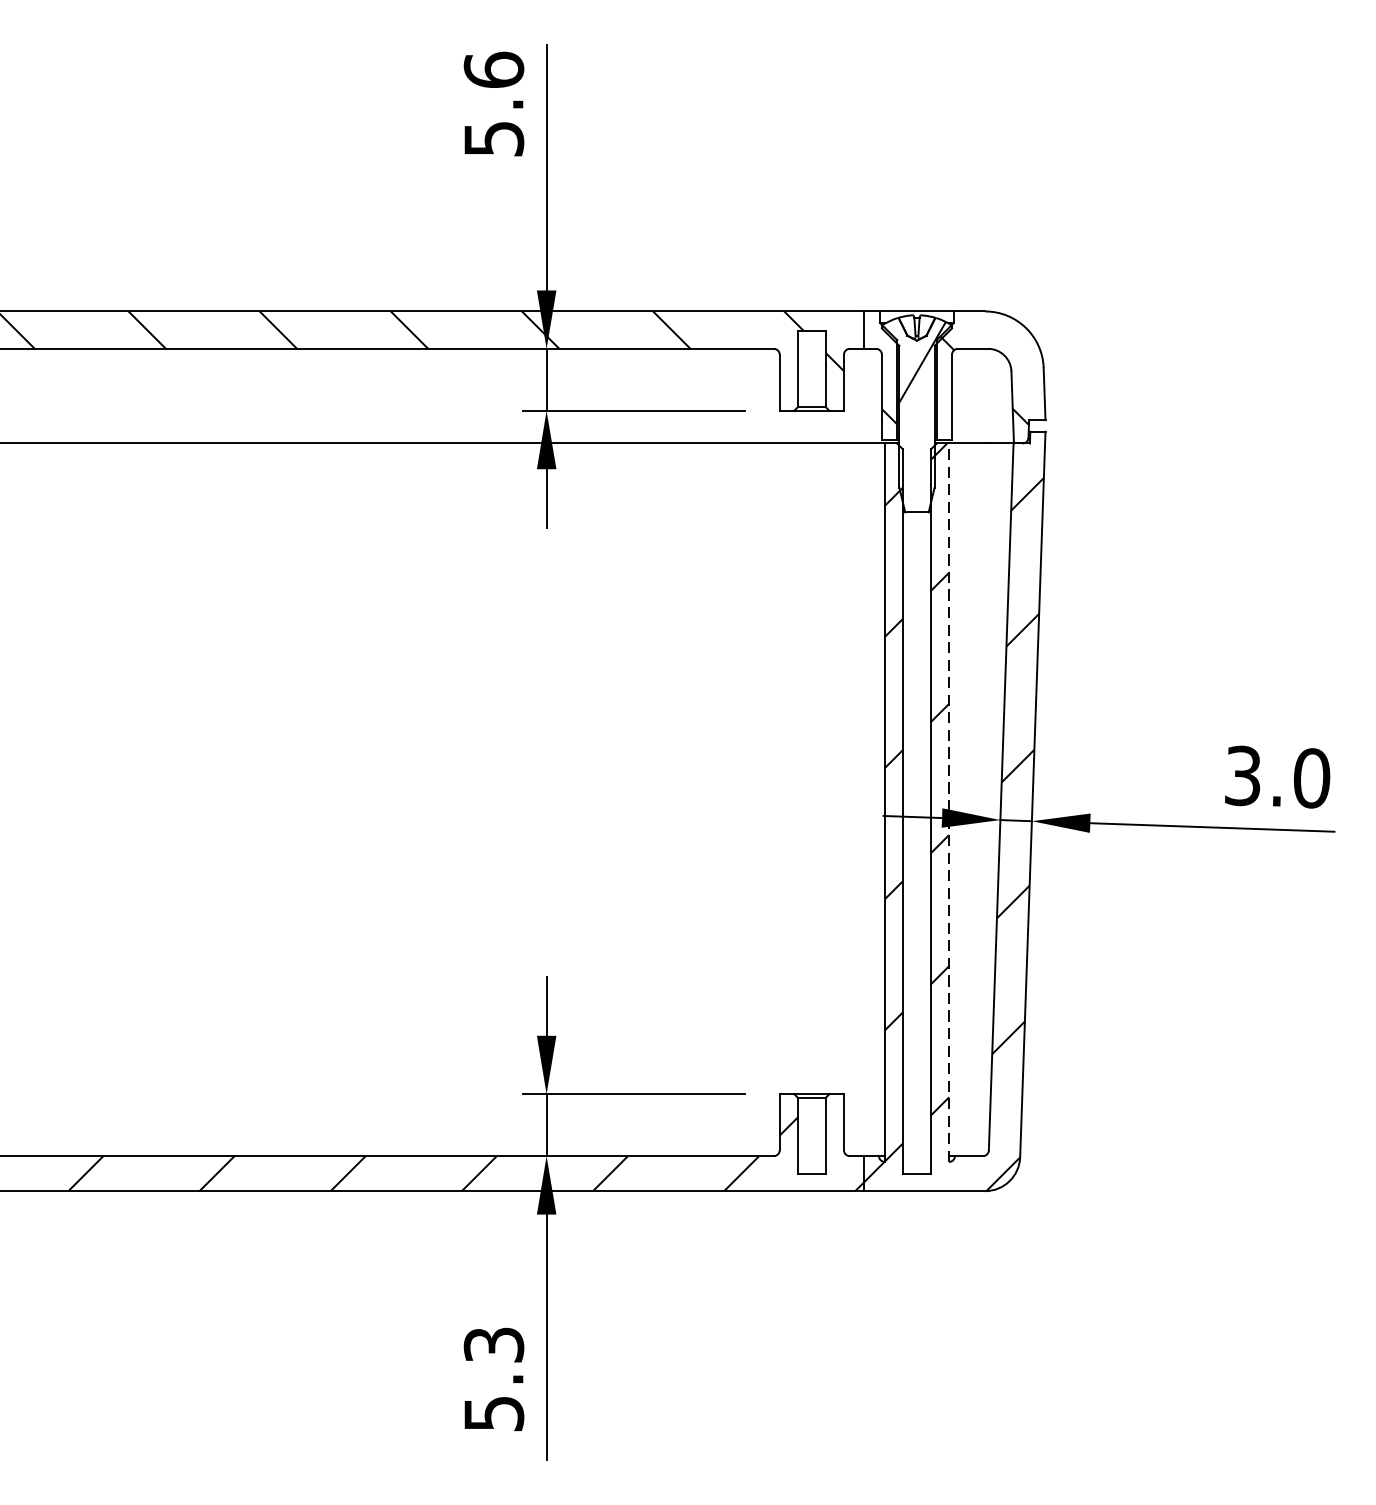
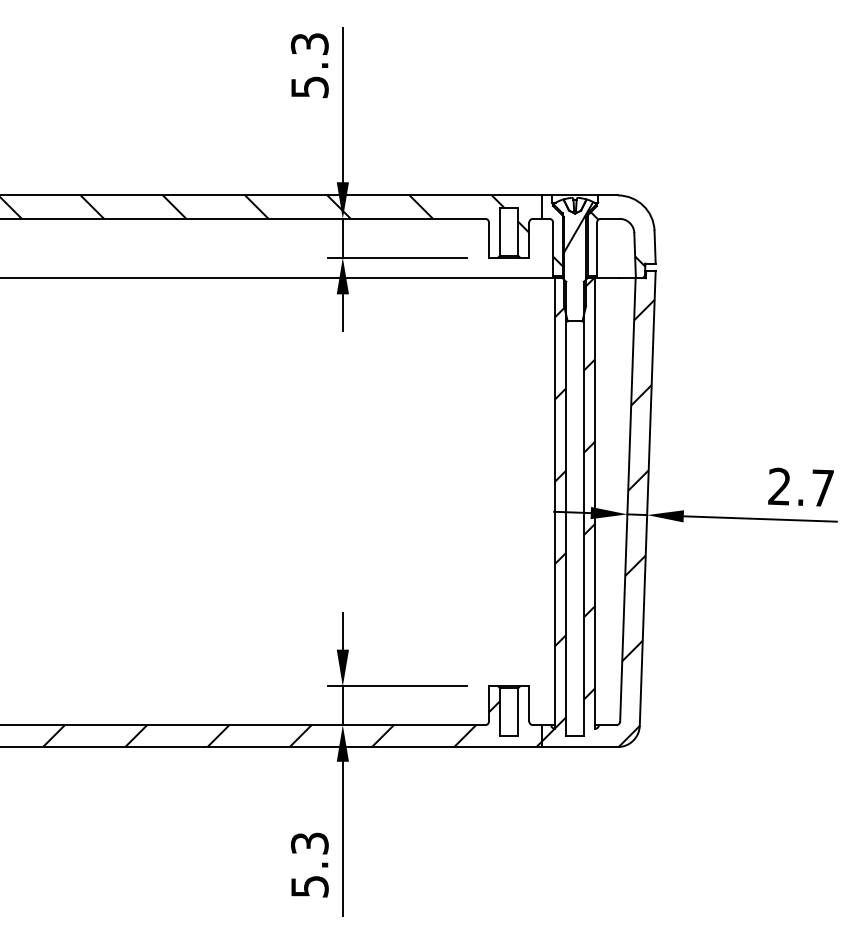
text: (493, 69) -> (309, 43), 5.6 -> 5.3
text: (1278, 777) -> (801, 487), 3.0 -> 2.7
line: (949, 801) -> (595, 502), dashed -> solid

